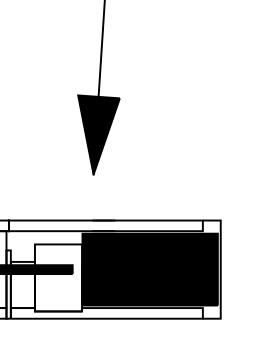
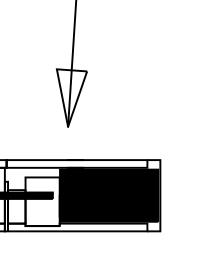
fill: (98, 134) -> (71, 97), removed

